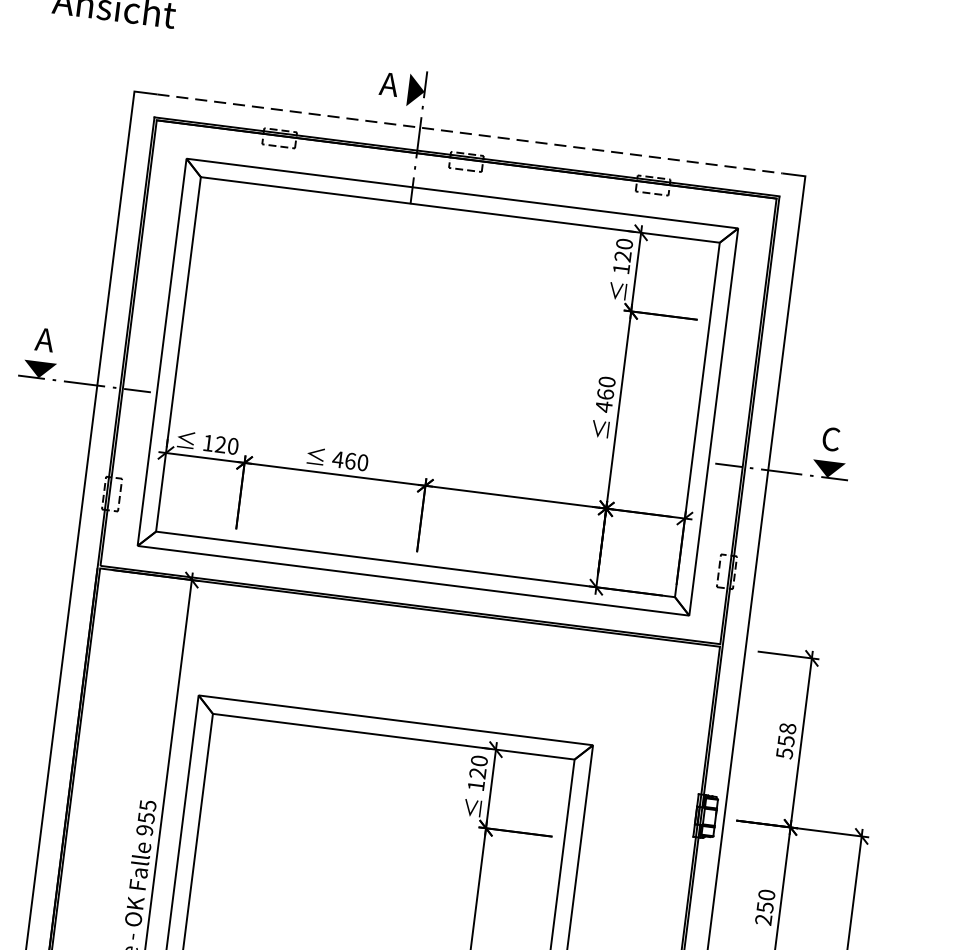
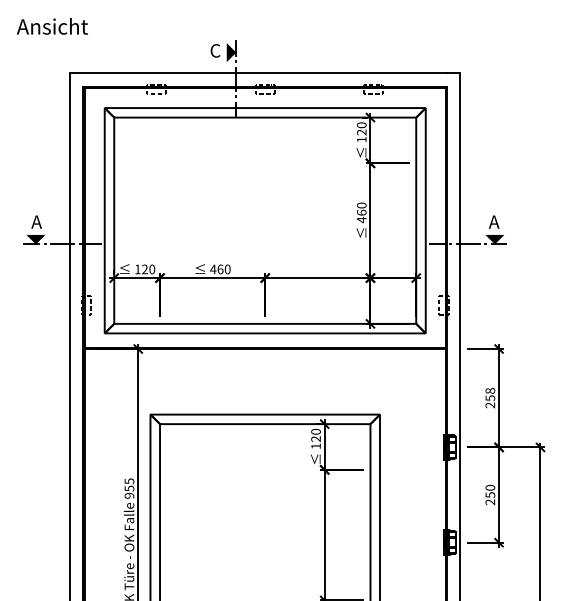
text: (389, 83) -> (215, 50), A -> C
line: (470, 134) -> (265, 73), dashed -> solid
text: (830, 438) -> (493, 221), C -> A
text: (784, 753) -> (490, 405), 558 -> 258

